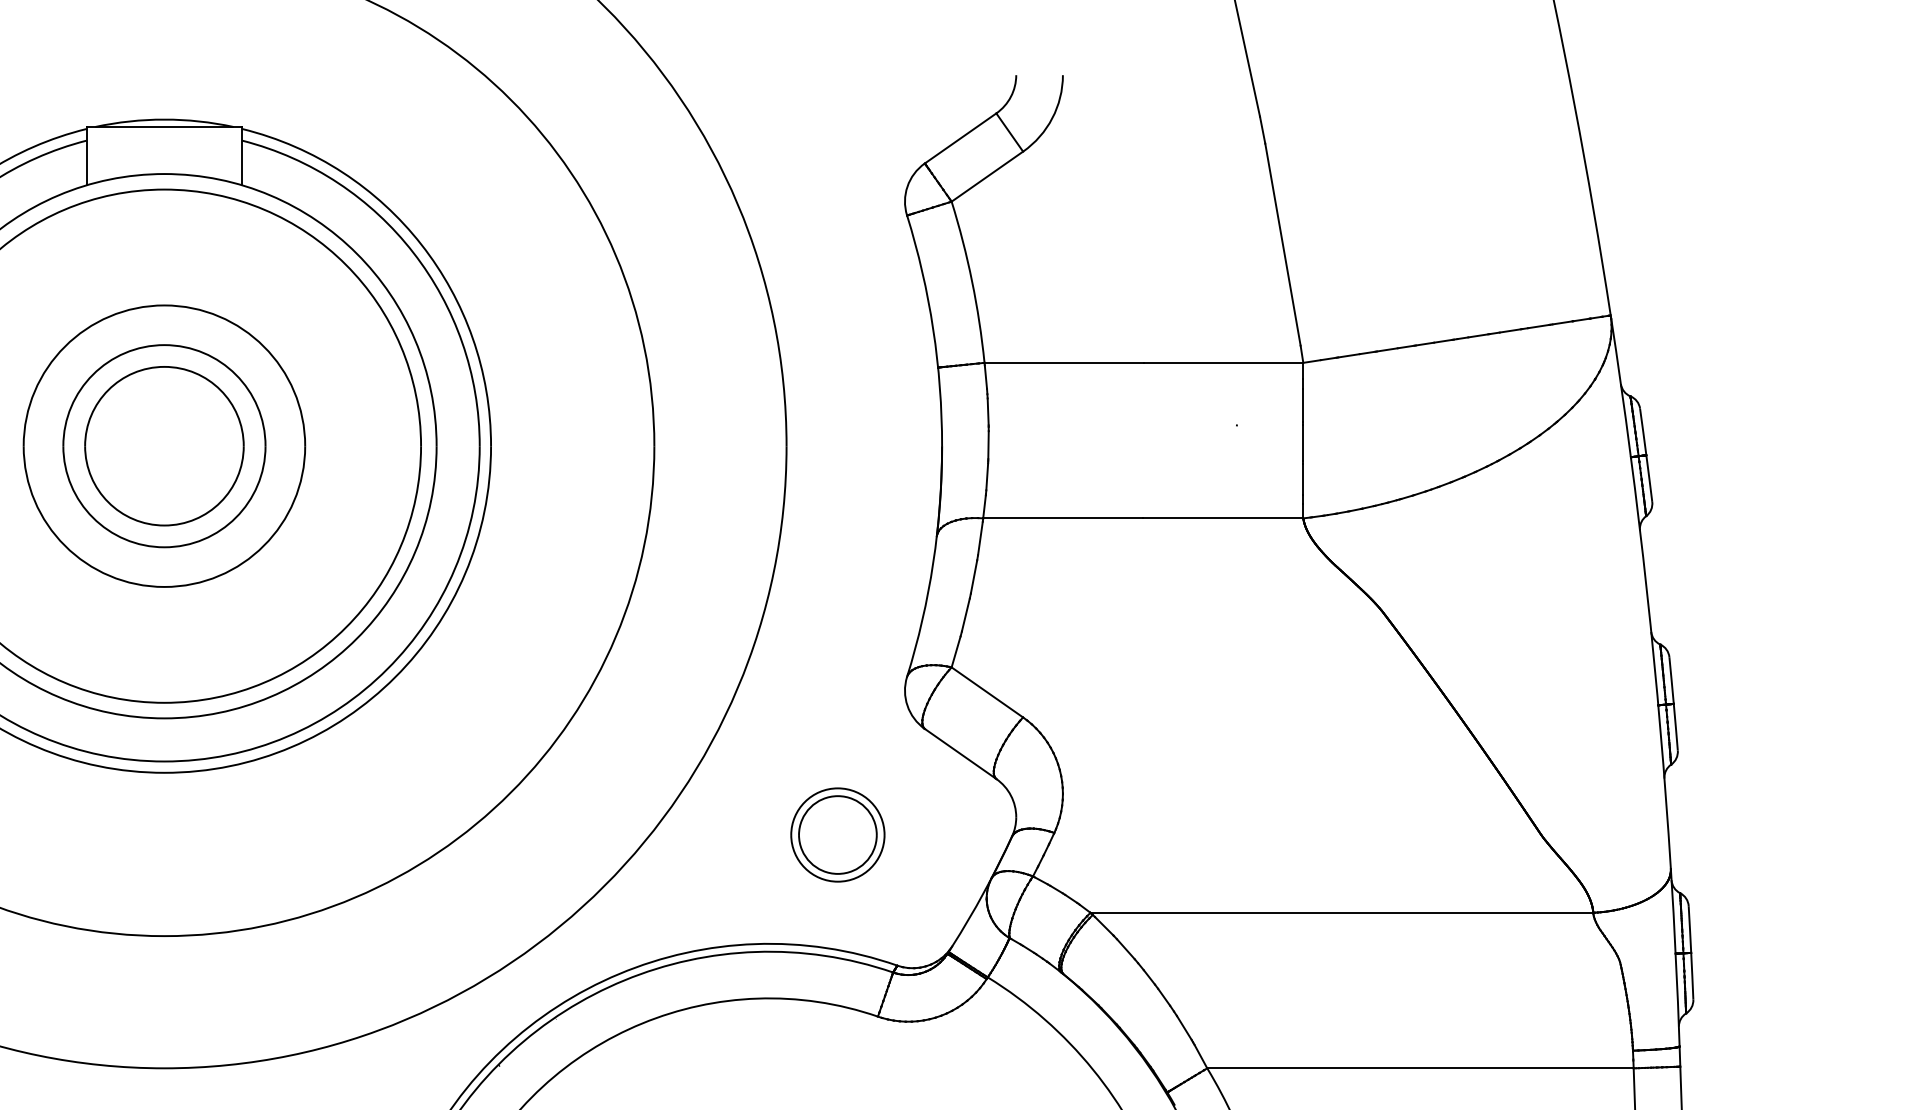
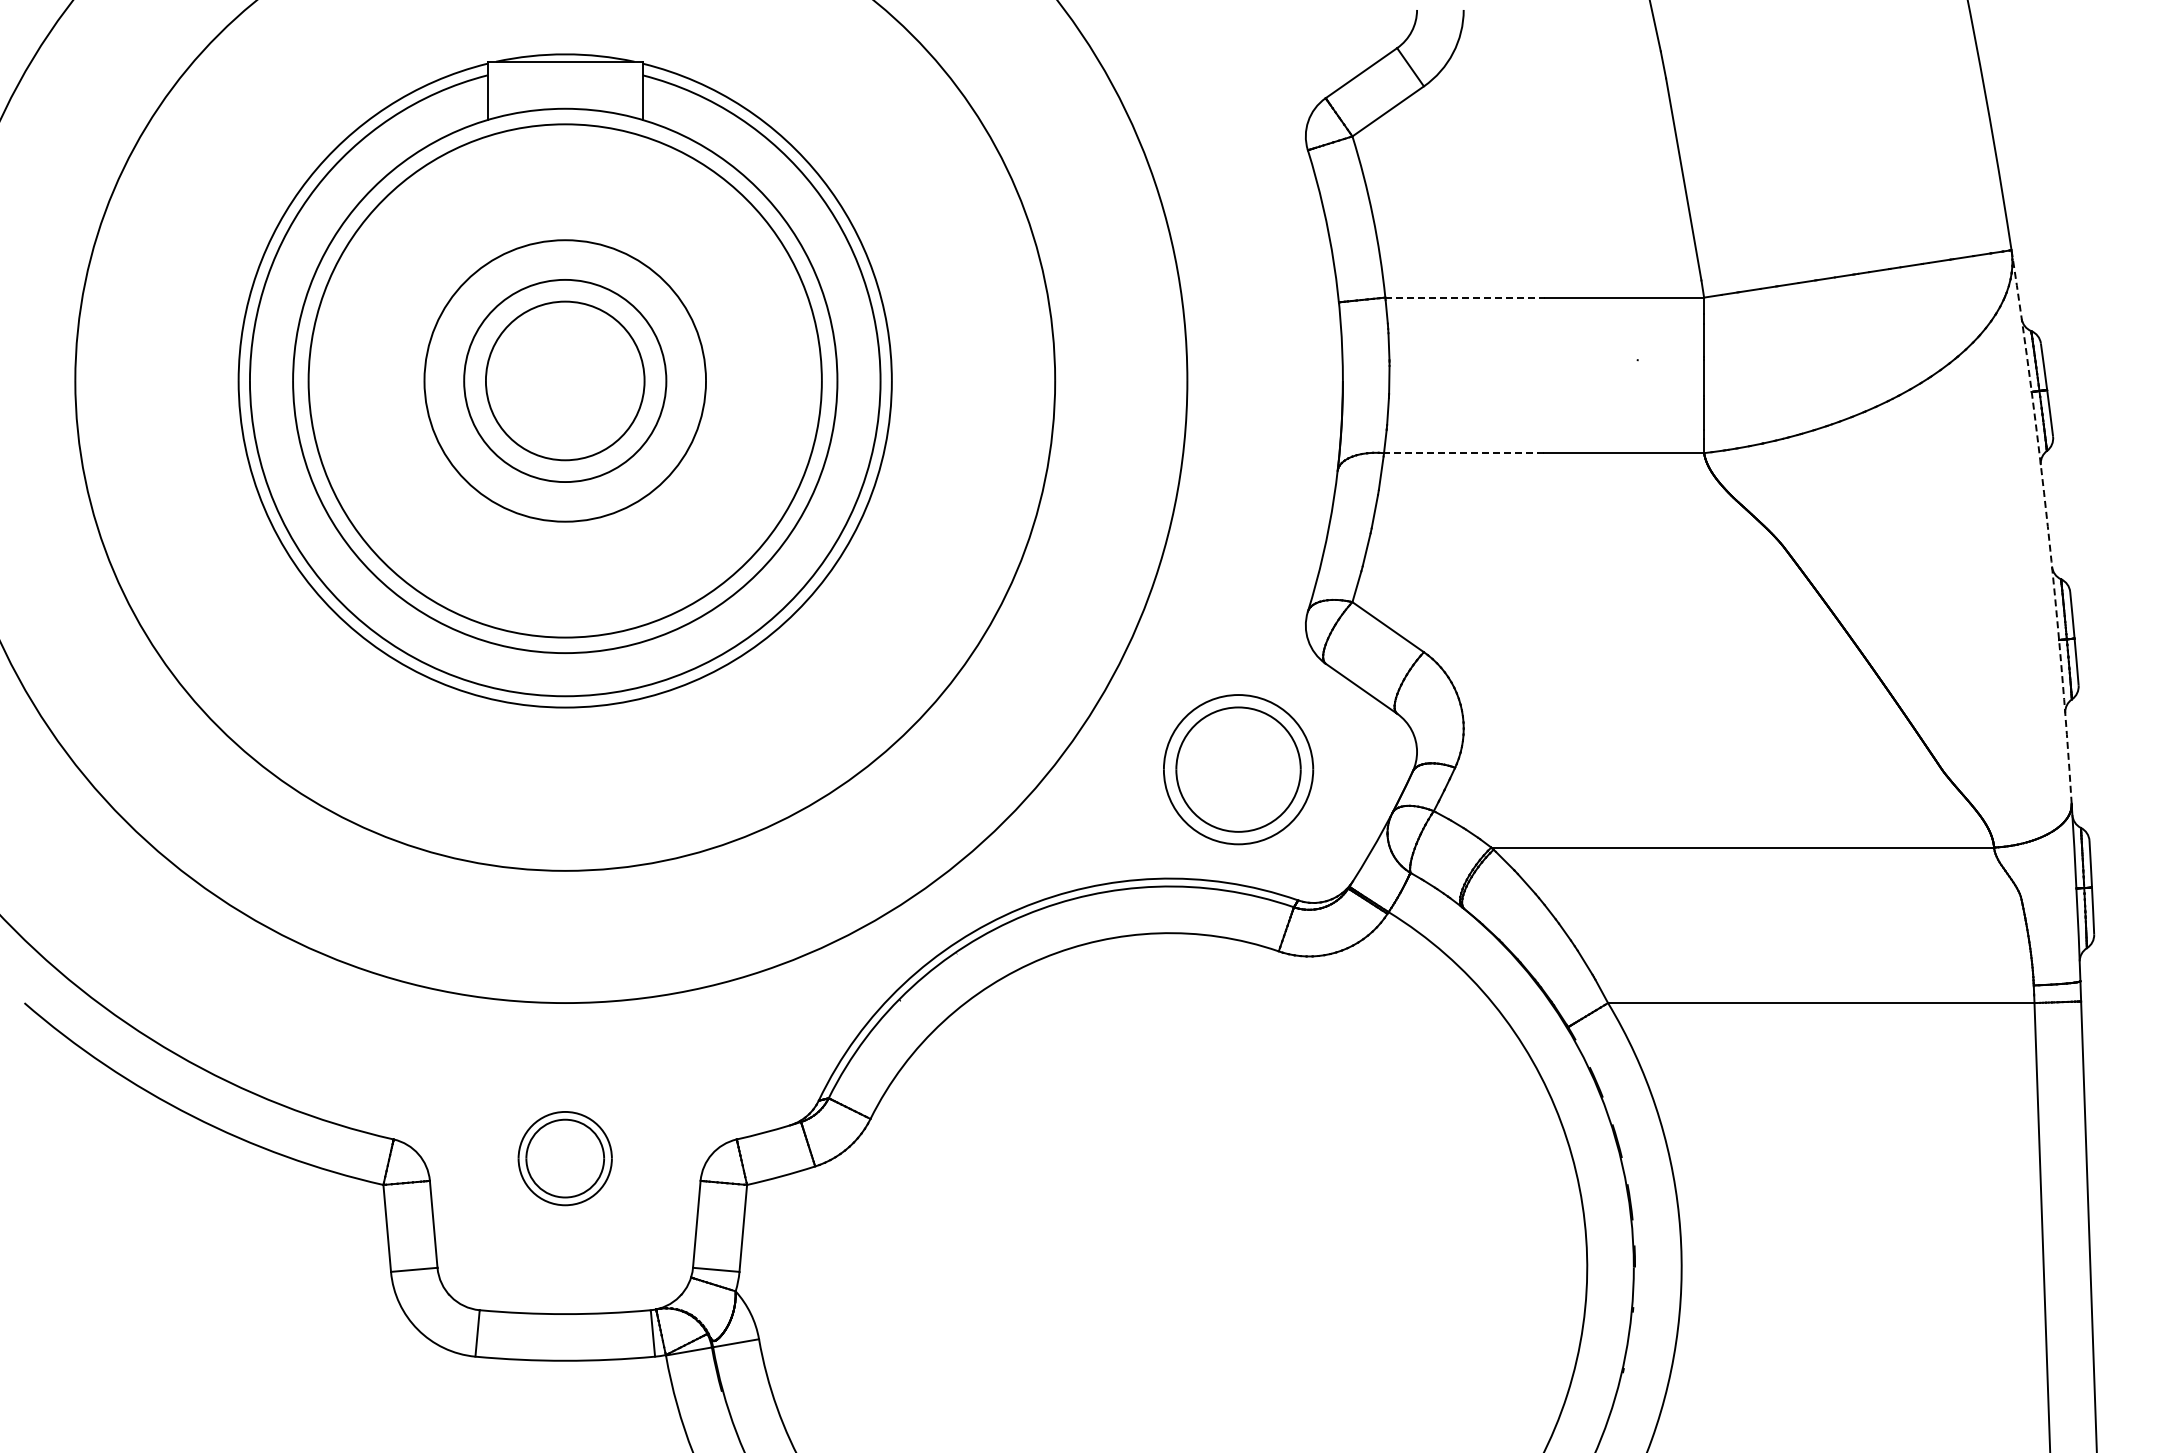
line: (1064, 362) -> (1465, 297), solid -> dashed
line: (1062, 518) -> (1463, 453), solid -> dashed
arc: (1646, 591) -> (2047, 526), solid -> dashed
part: (837, 834) -> (1238, 769), size x1.6

